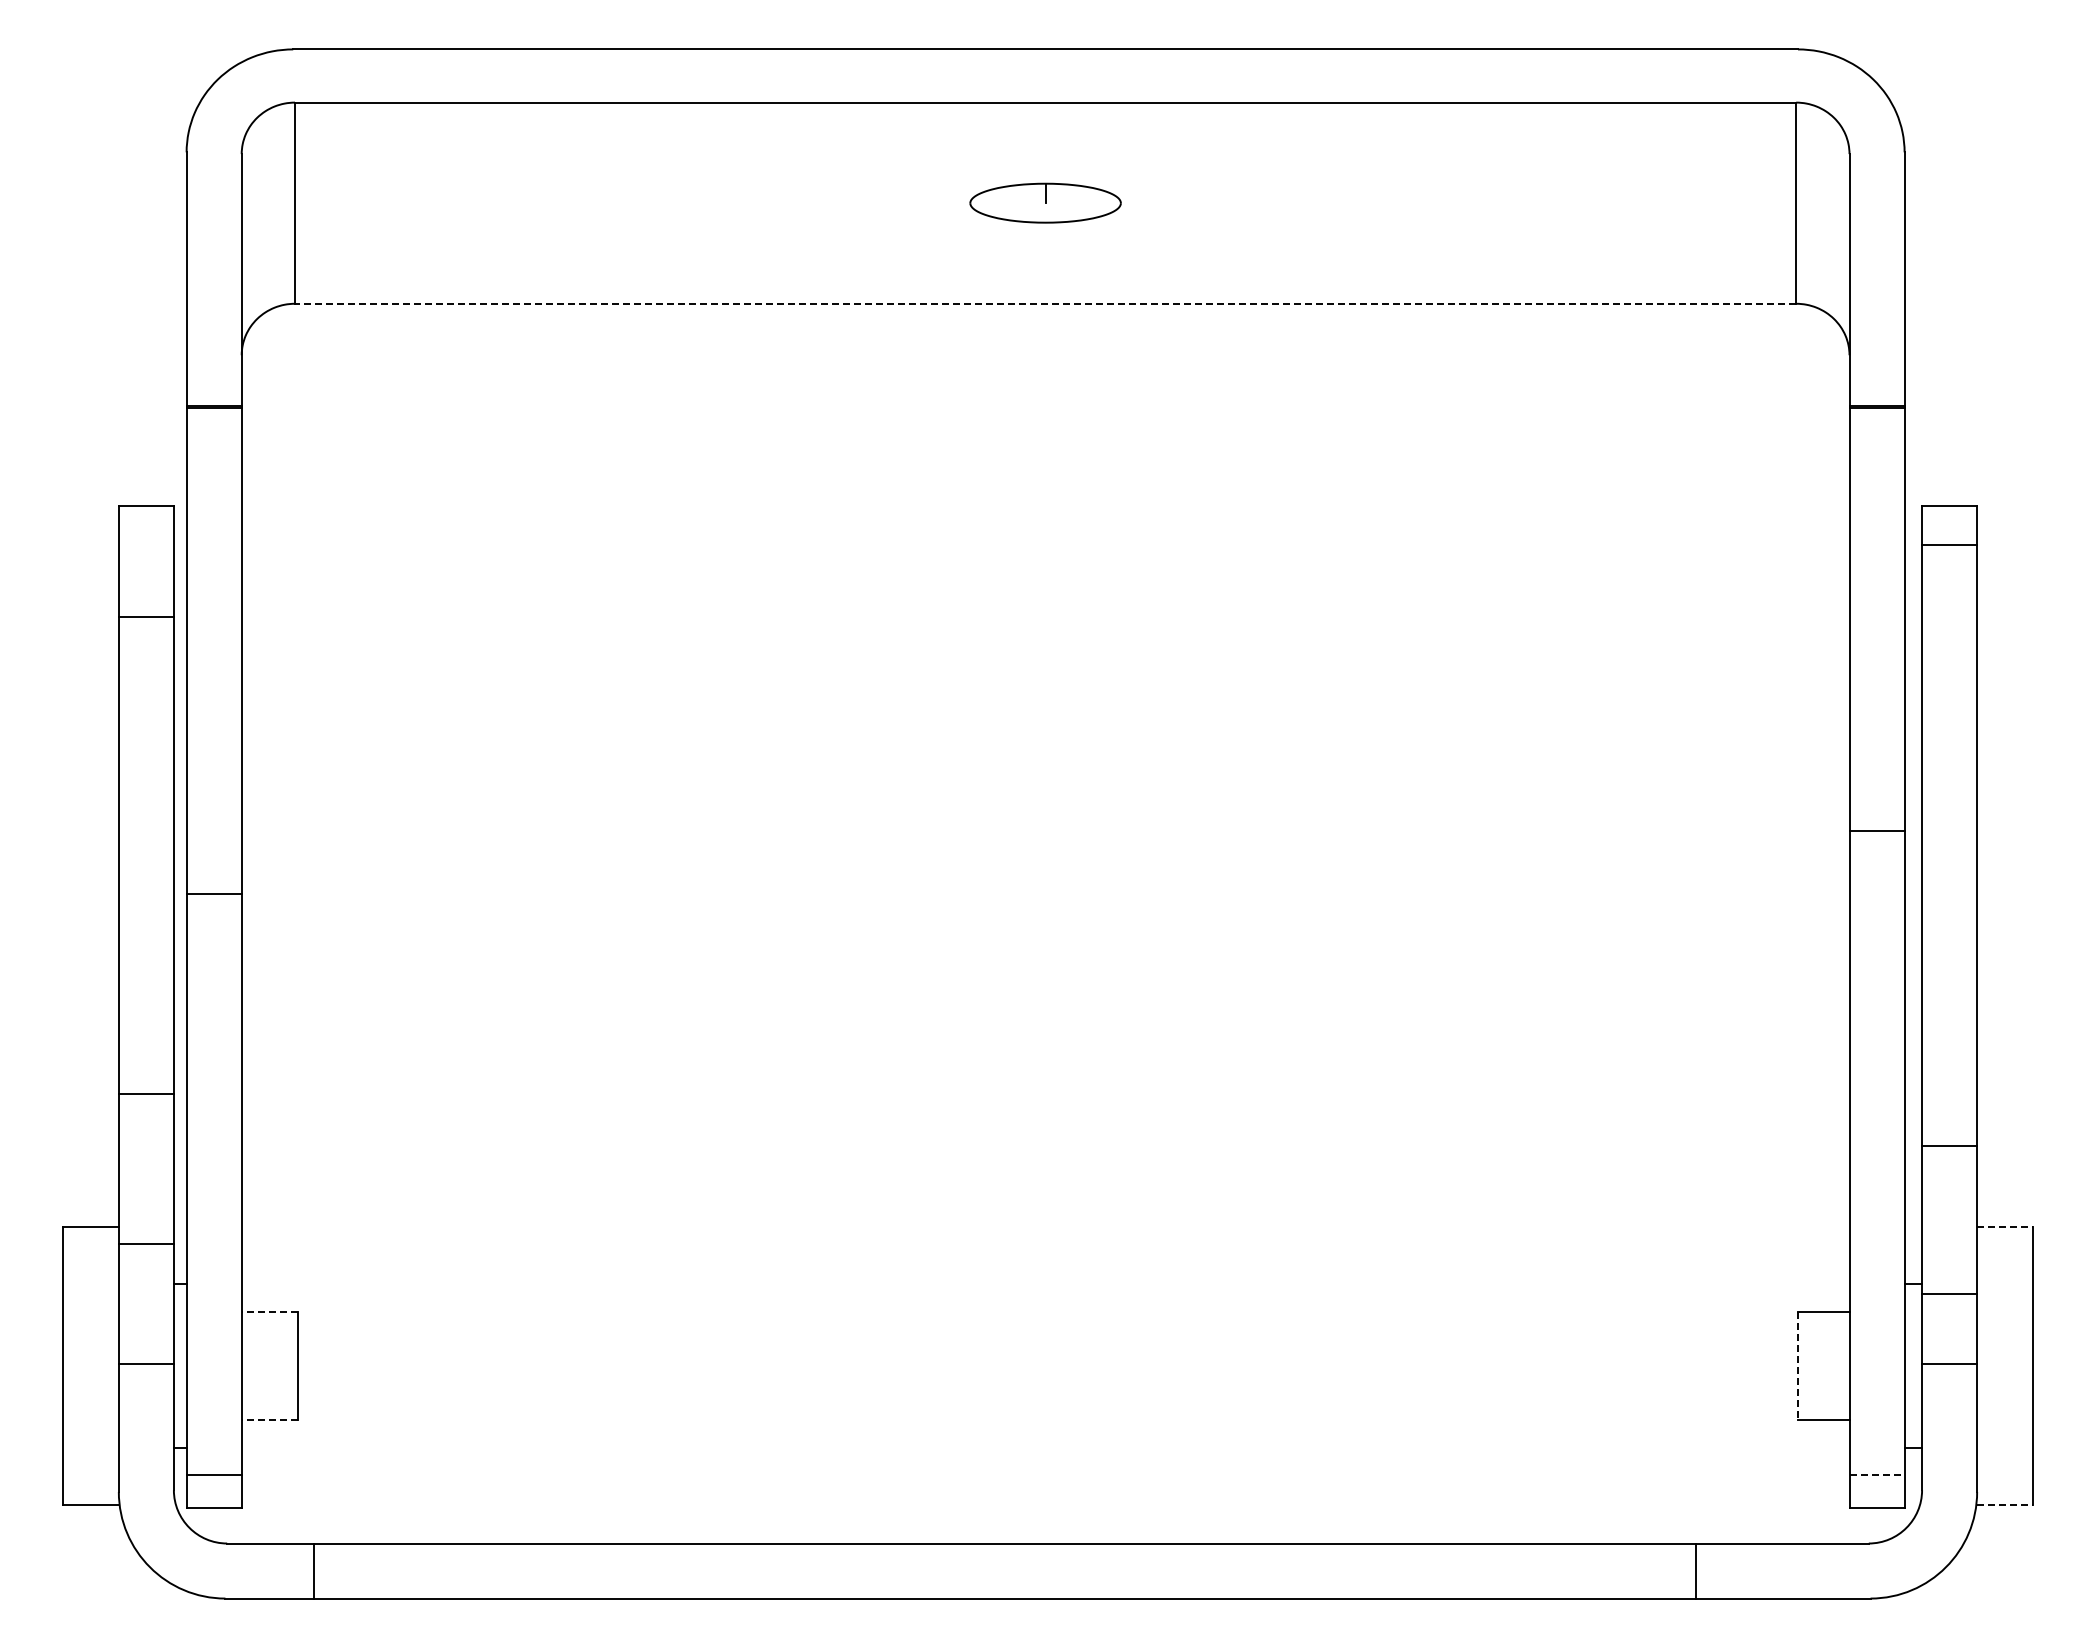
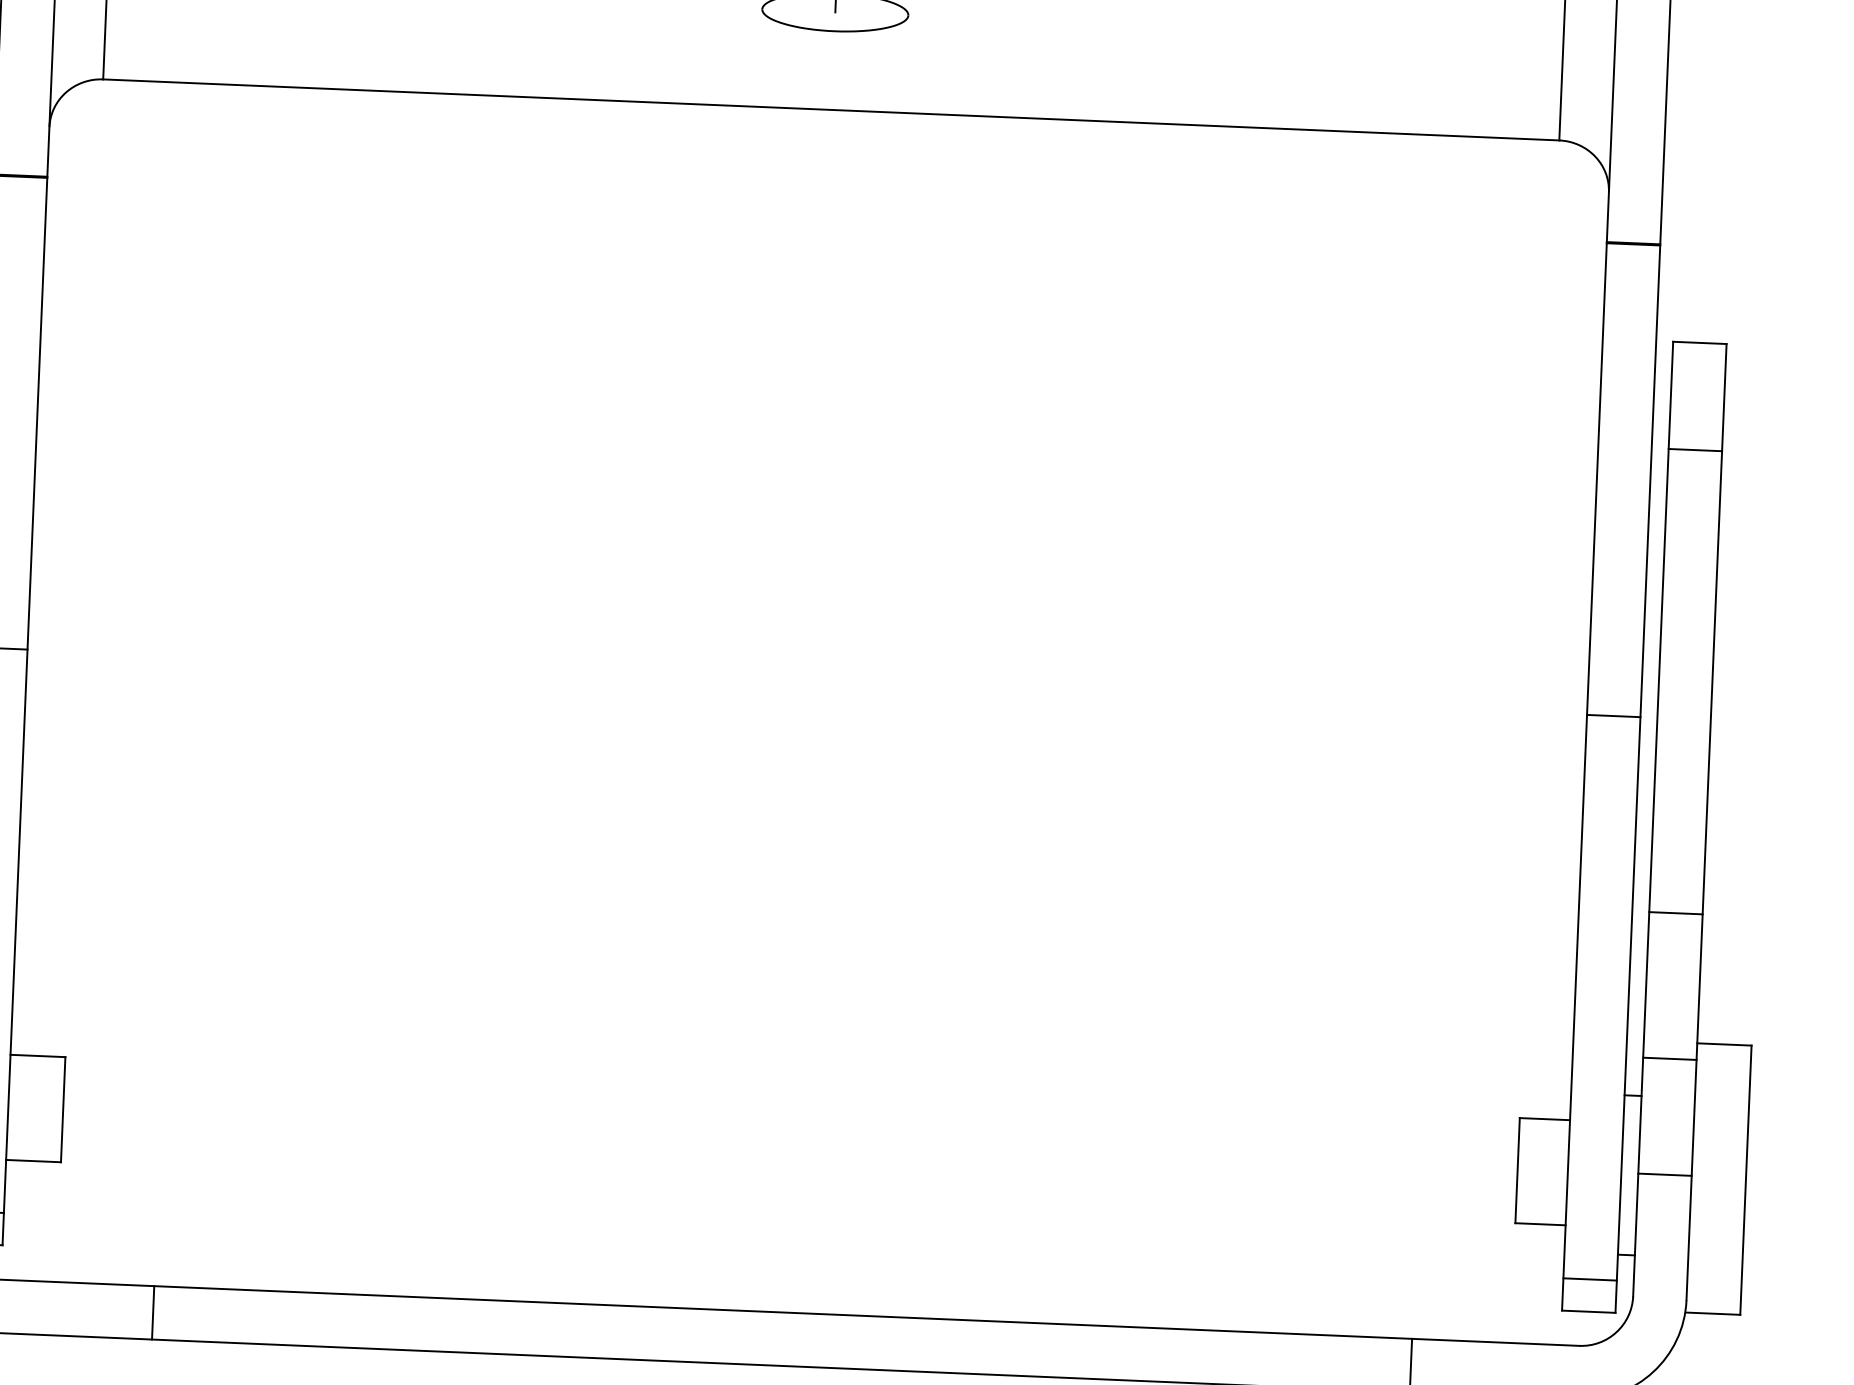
line: (1045, 303) -> (831, 109), dashed -> solid
line: (1949, 544) -> (1695, 449), moved
line: (1876, 830) -> (1613, 715), moved
line: (1949, 1146) -> (1675, 913), moved
line: (2005, 1227) -> (1724, 1044), dashed -> solid
line: (1949, 1294) -> (1669, 1059), moved
line: (269, 1311) -> (37, 1055), dashed -> solid
line: (1797, 1366) -> (1517, 1171), dashed -> solid
line: (269, 1420) -> (33, 1161), dashed -> solid
line: (1877, 1474) -> (1590, 1279), dashed -> solid
line: (2005, 1504) -> (1713, 1313), dashed -> solid
line: (313, 1570) -> (153, 1312), moved

